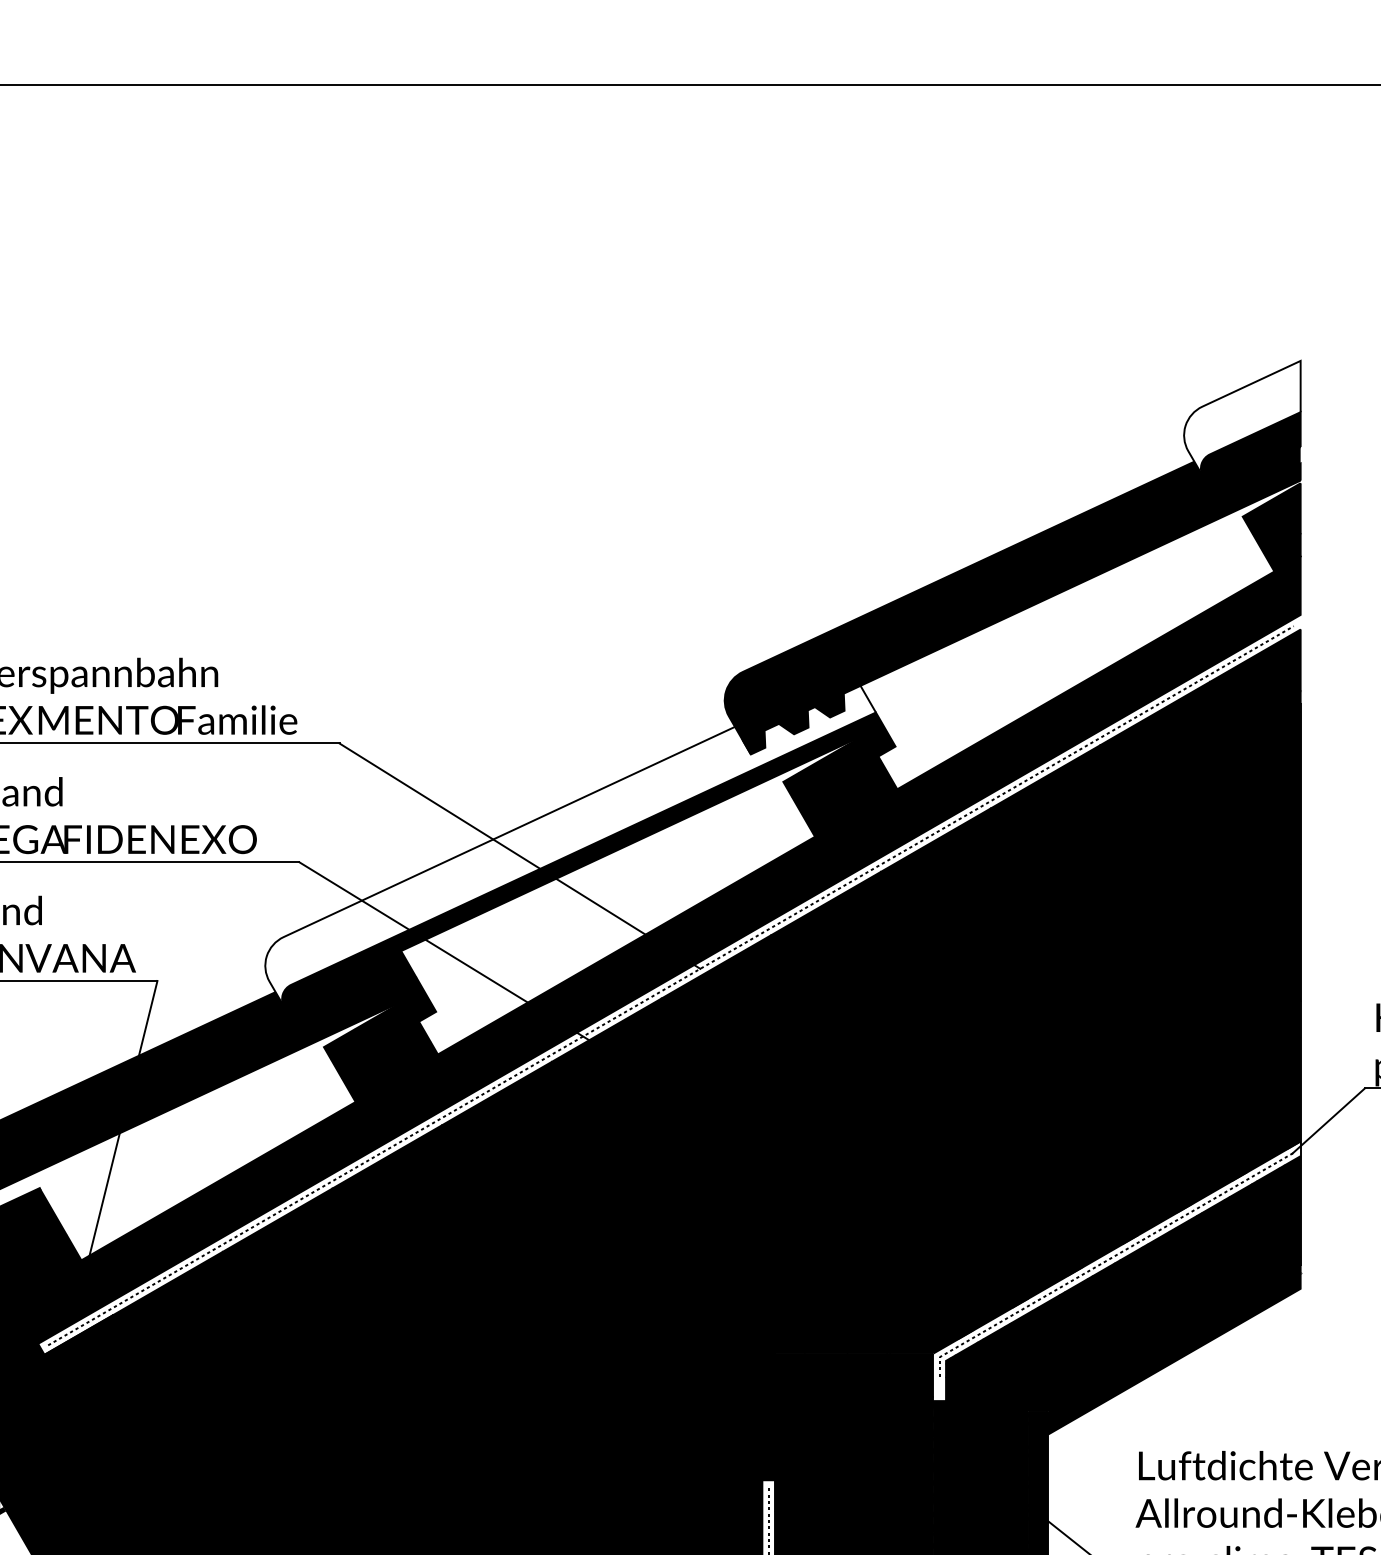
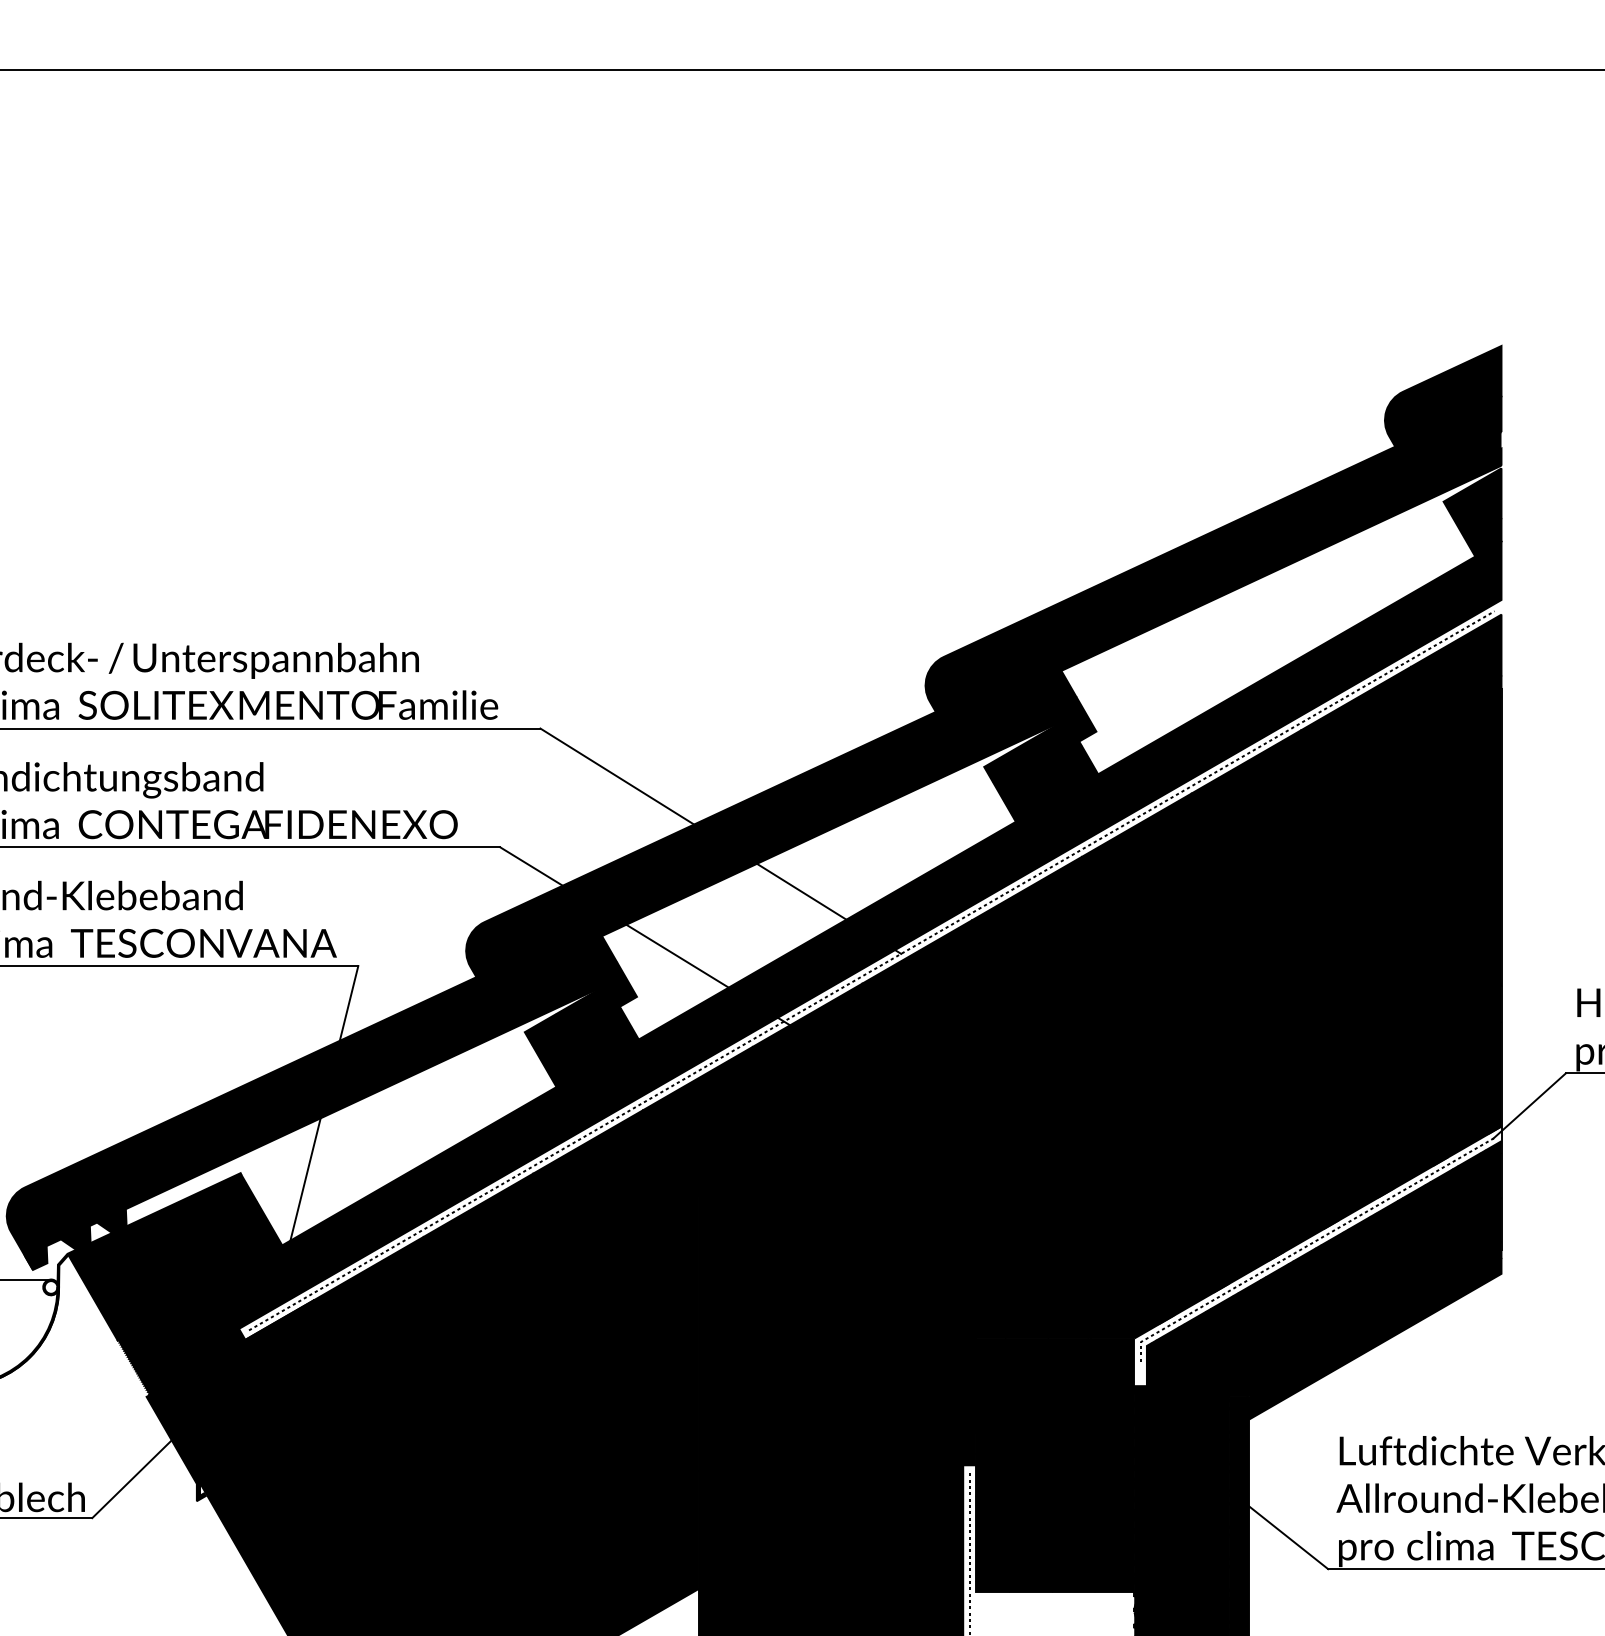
fill: (1242, 418) -> (1443, 403), added
fill: (570, 846) -> (771, 831), added

